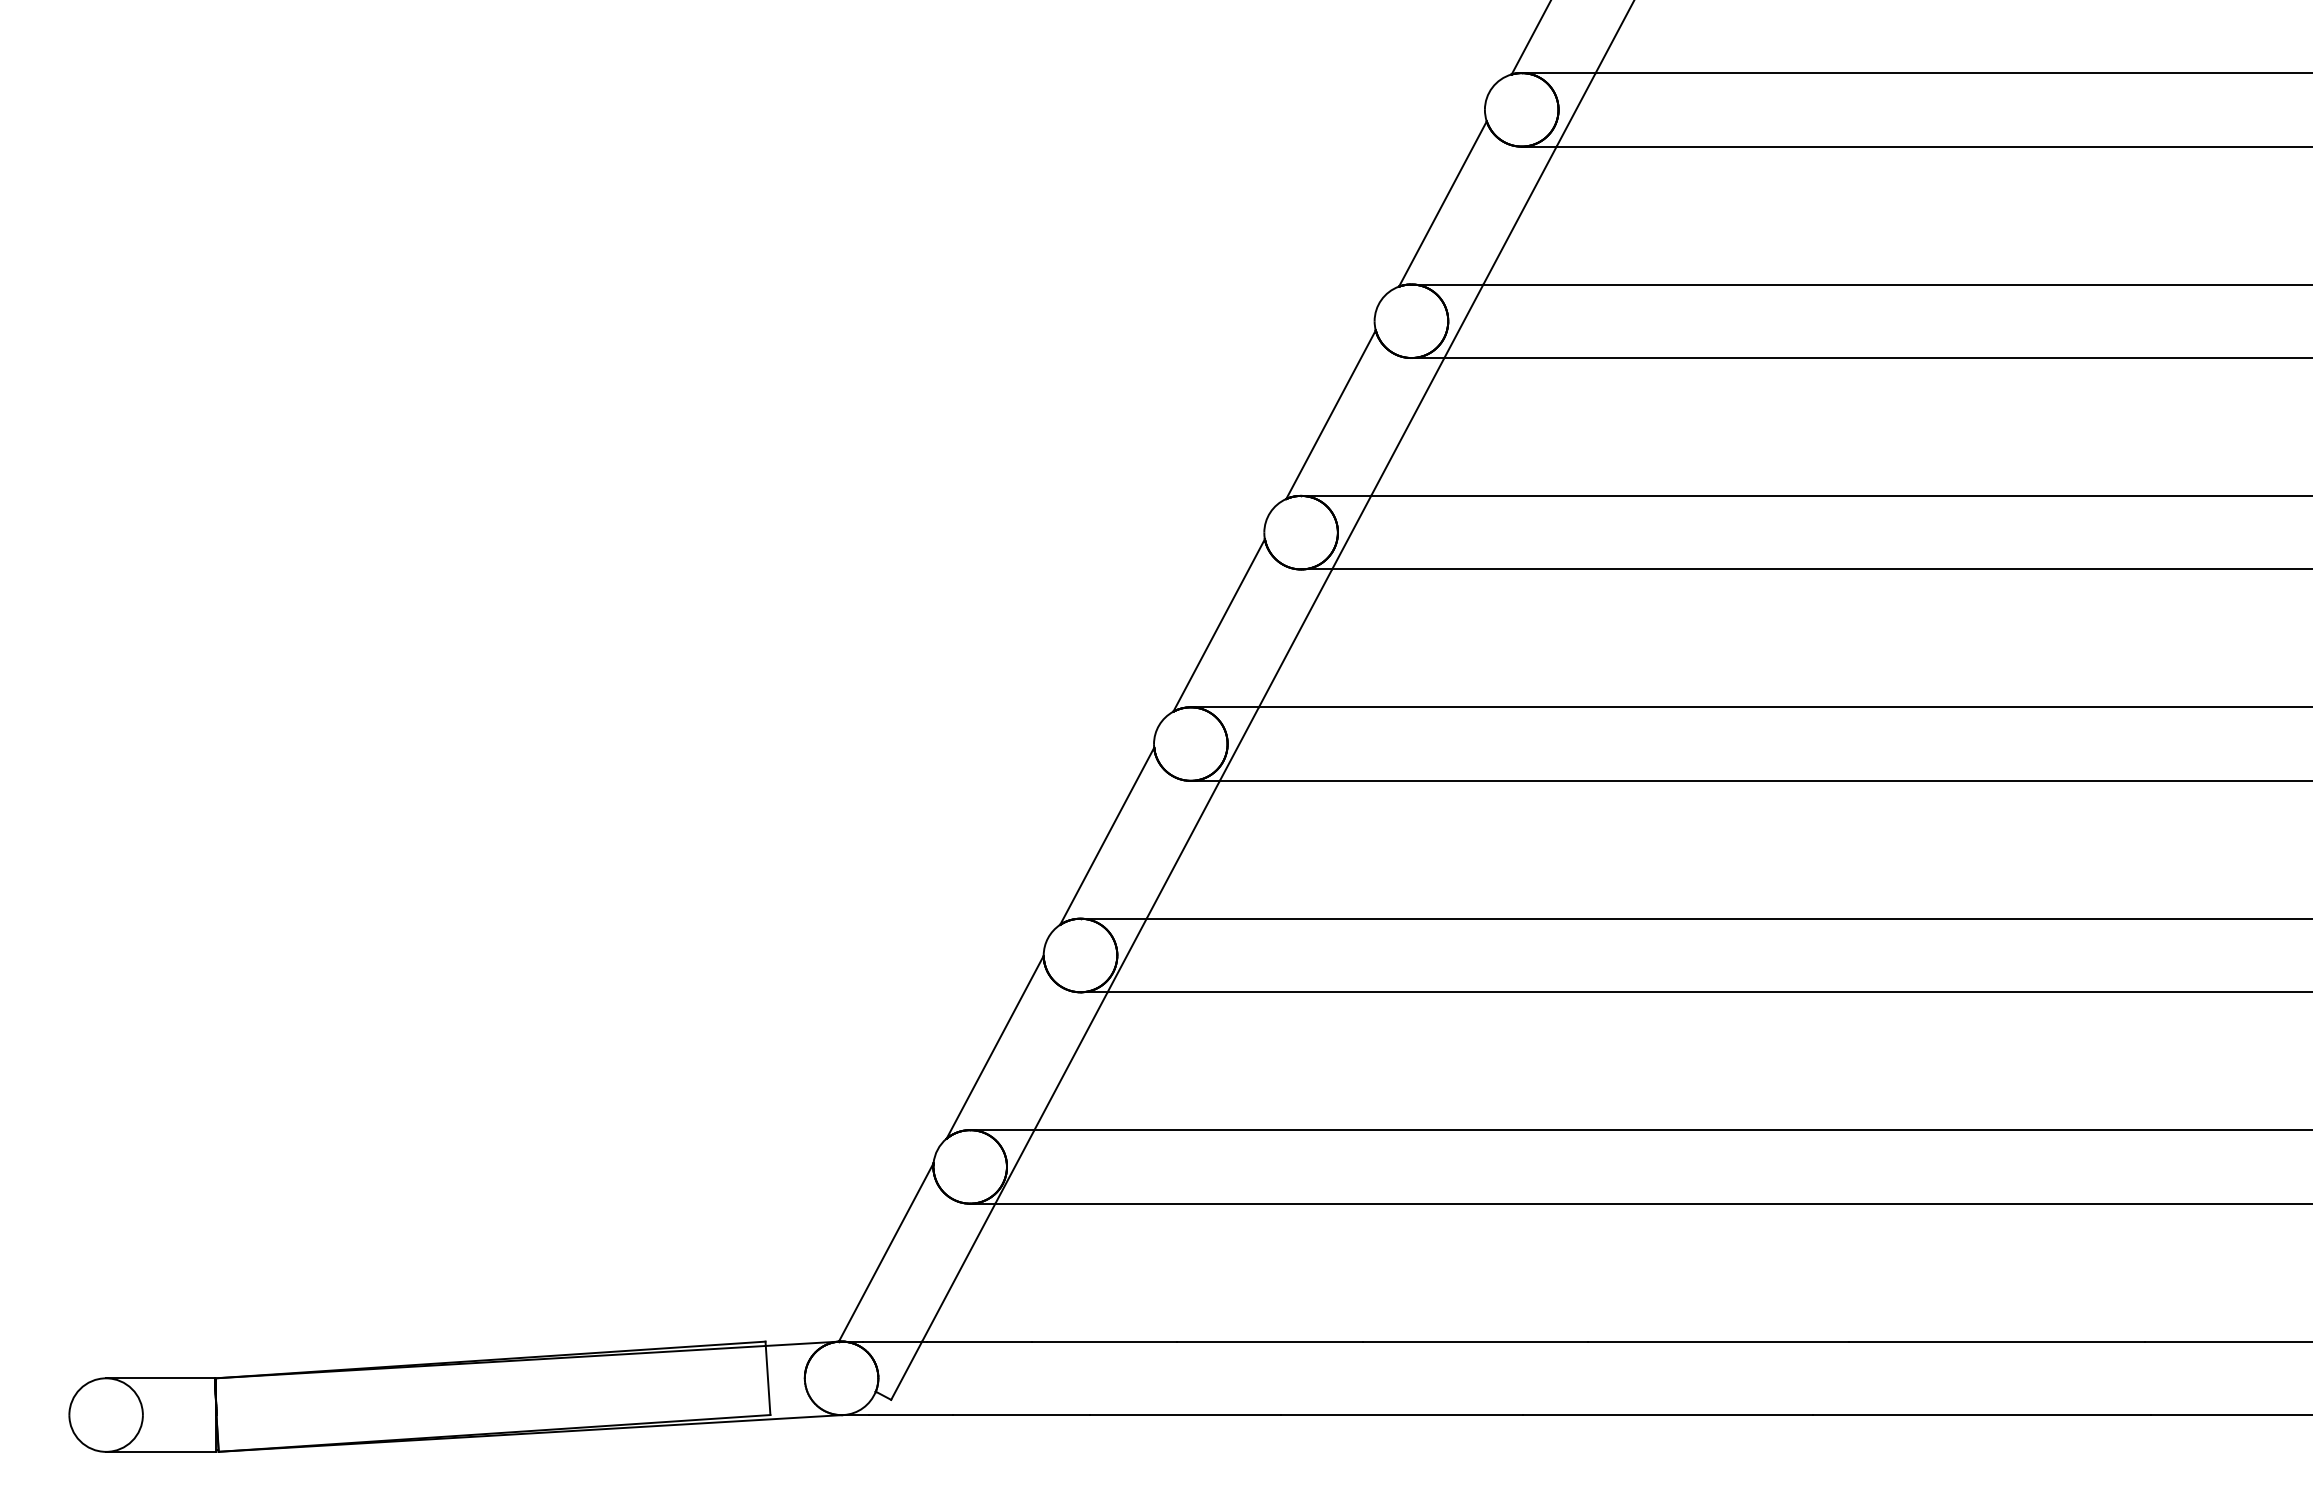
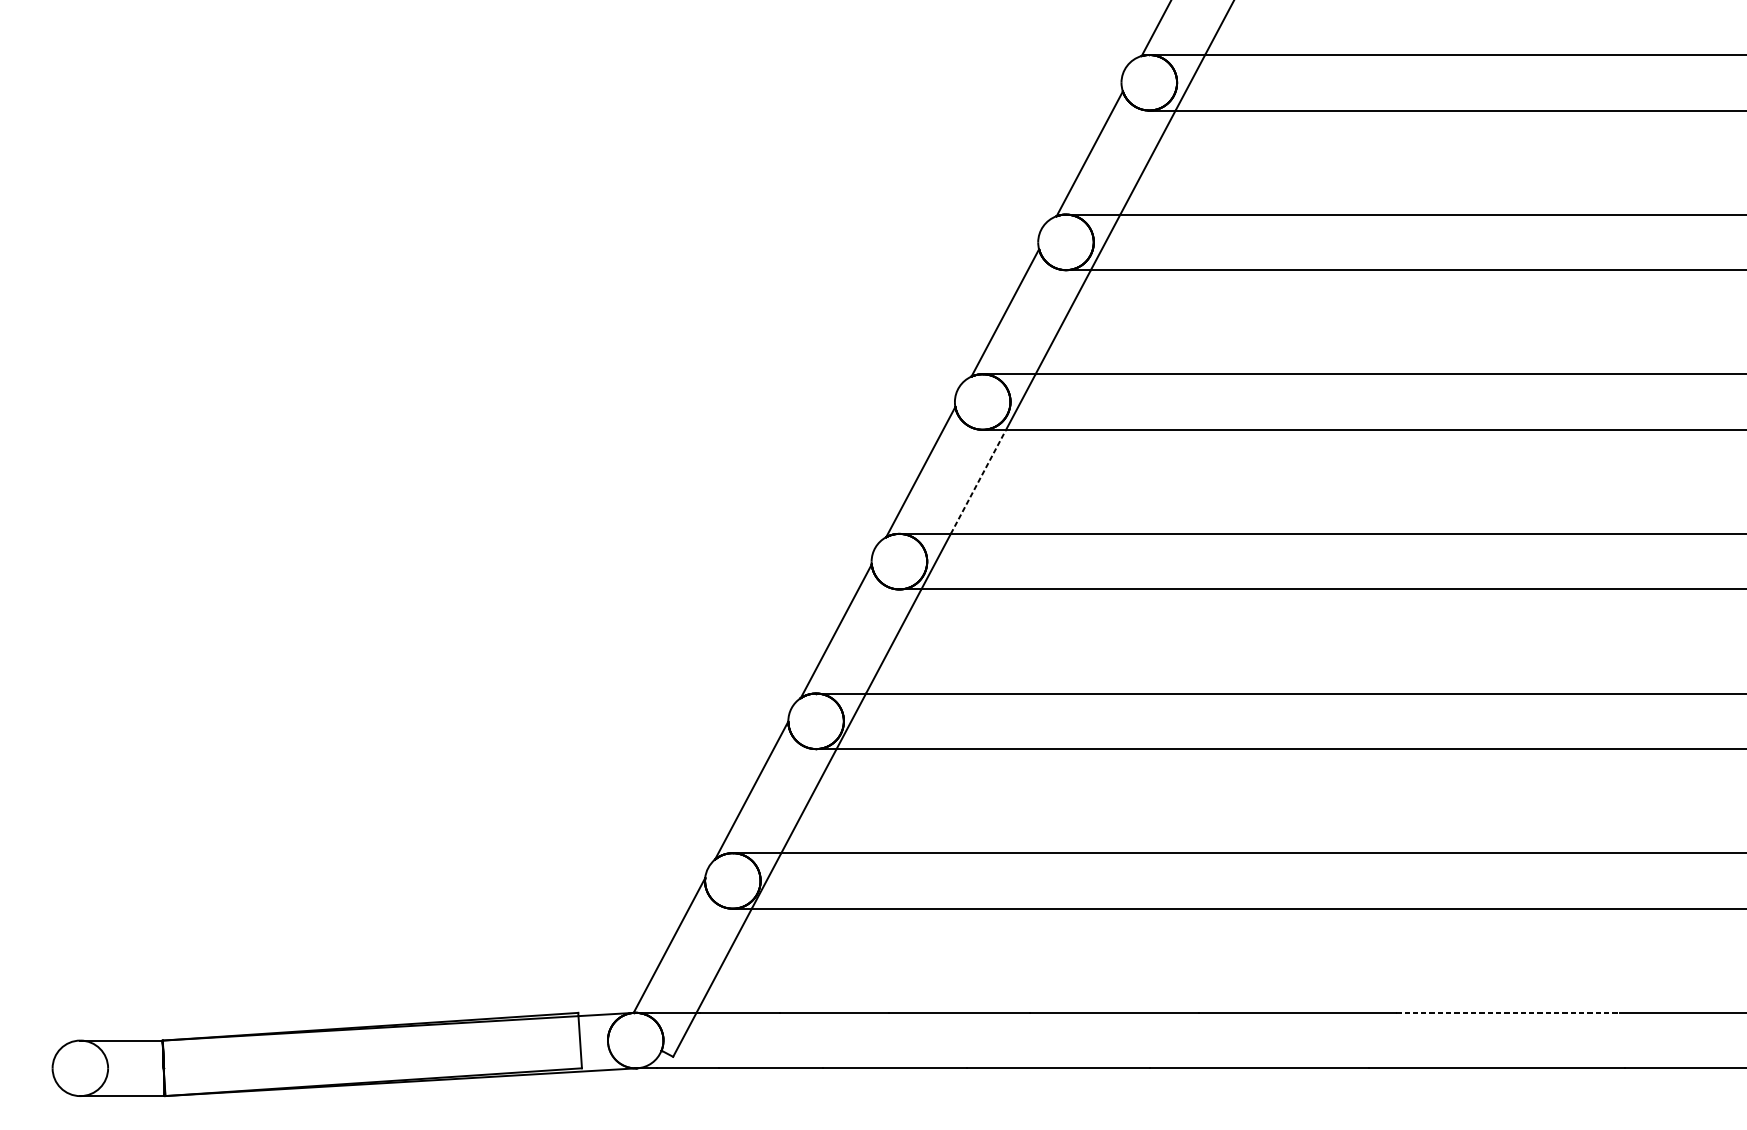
line: (1295, 637) -> (978, 481), solid -> dashed
line: (1996, 1341) -> (1507, 1012), solid -> dashed

